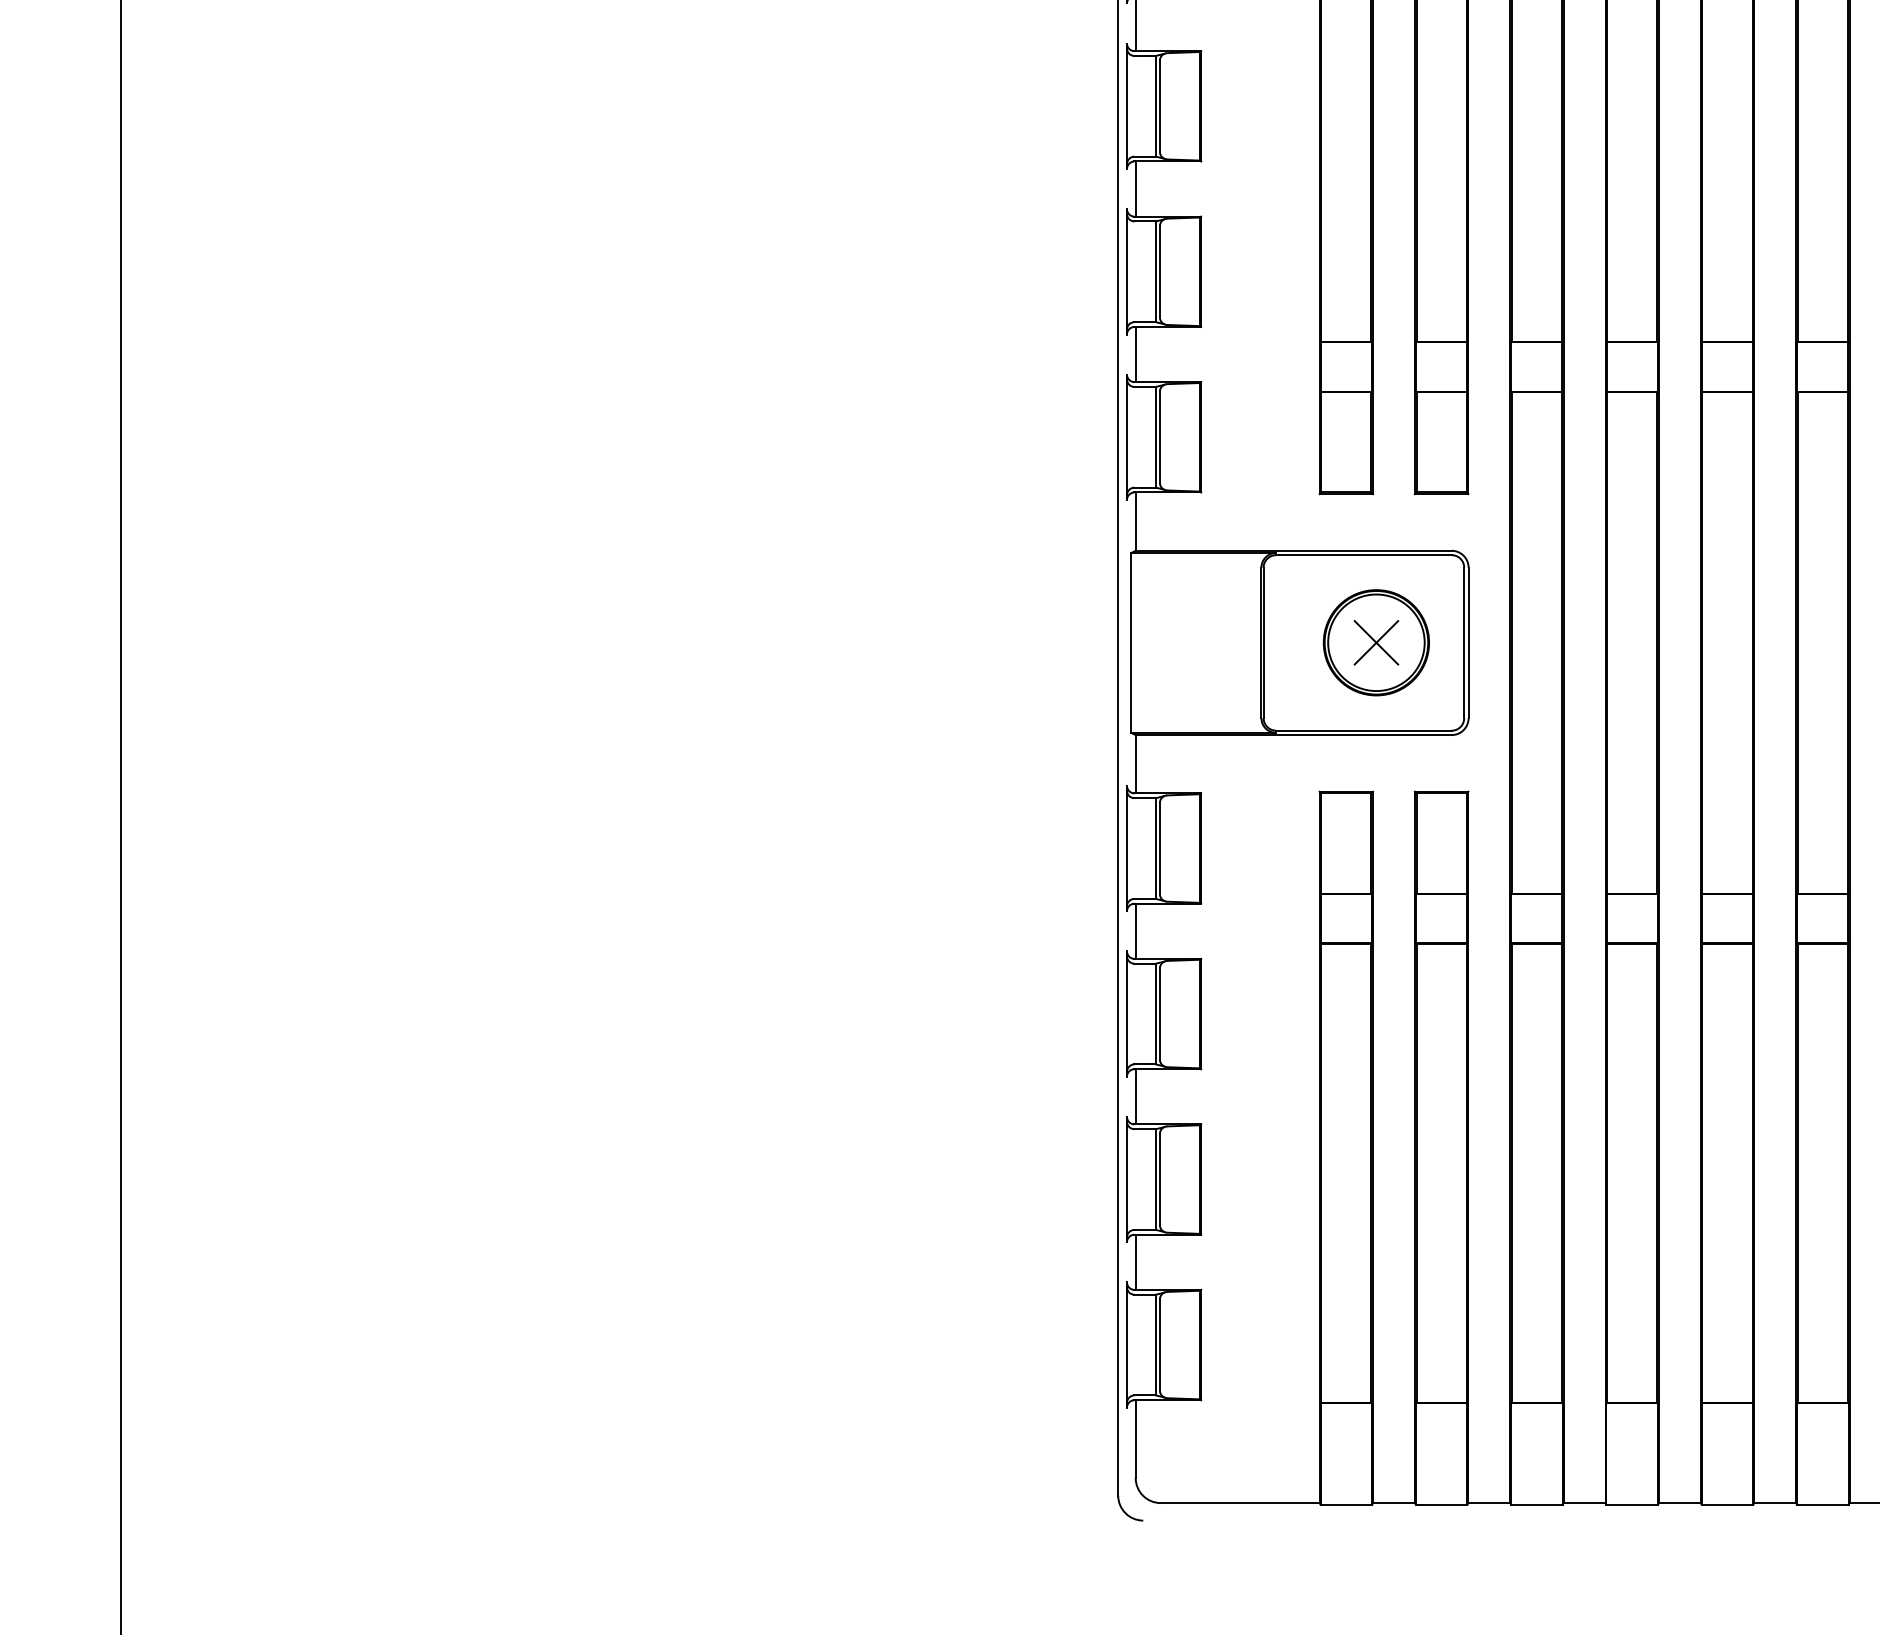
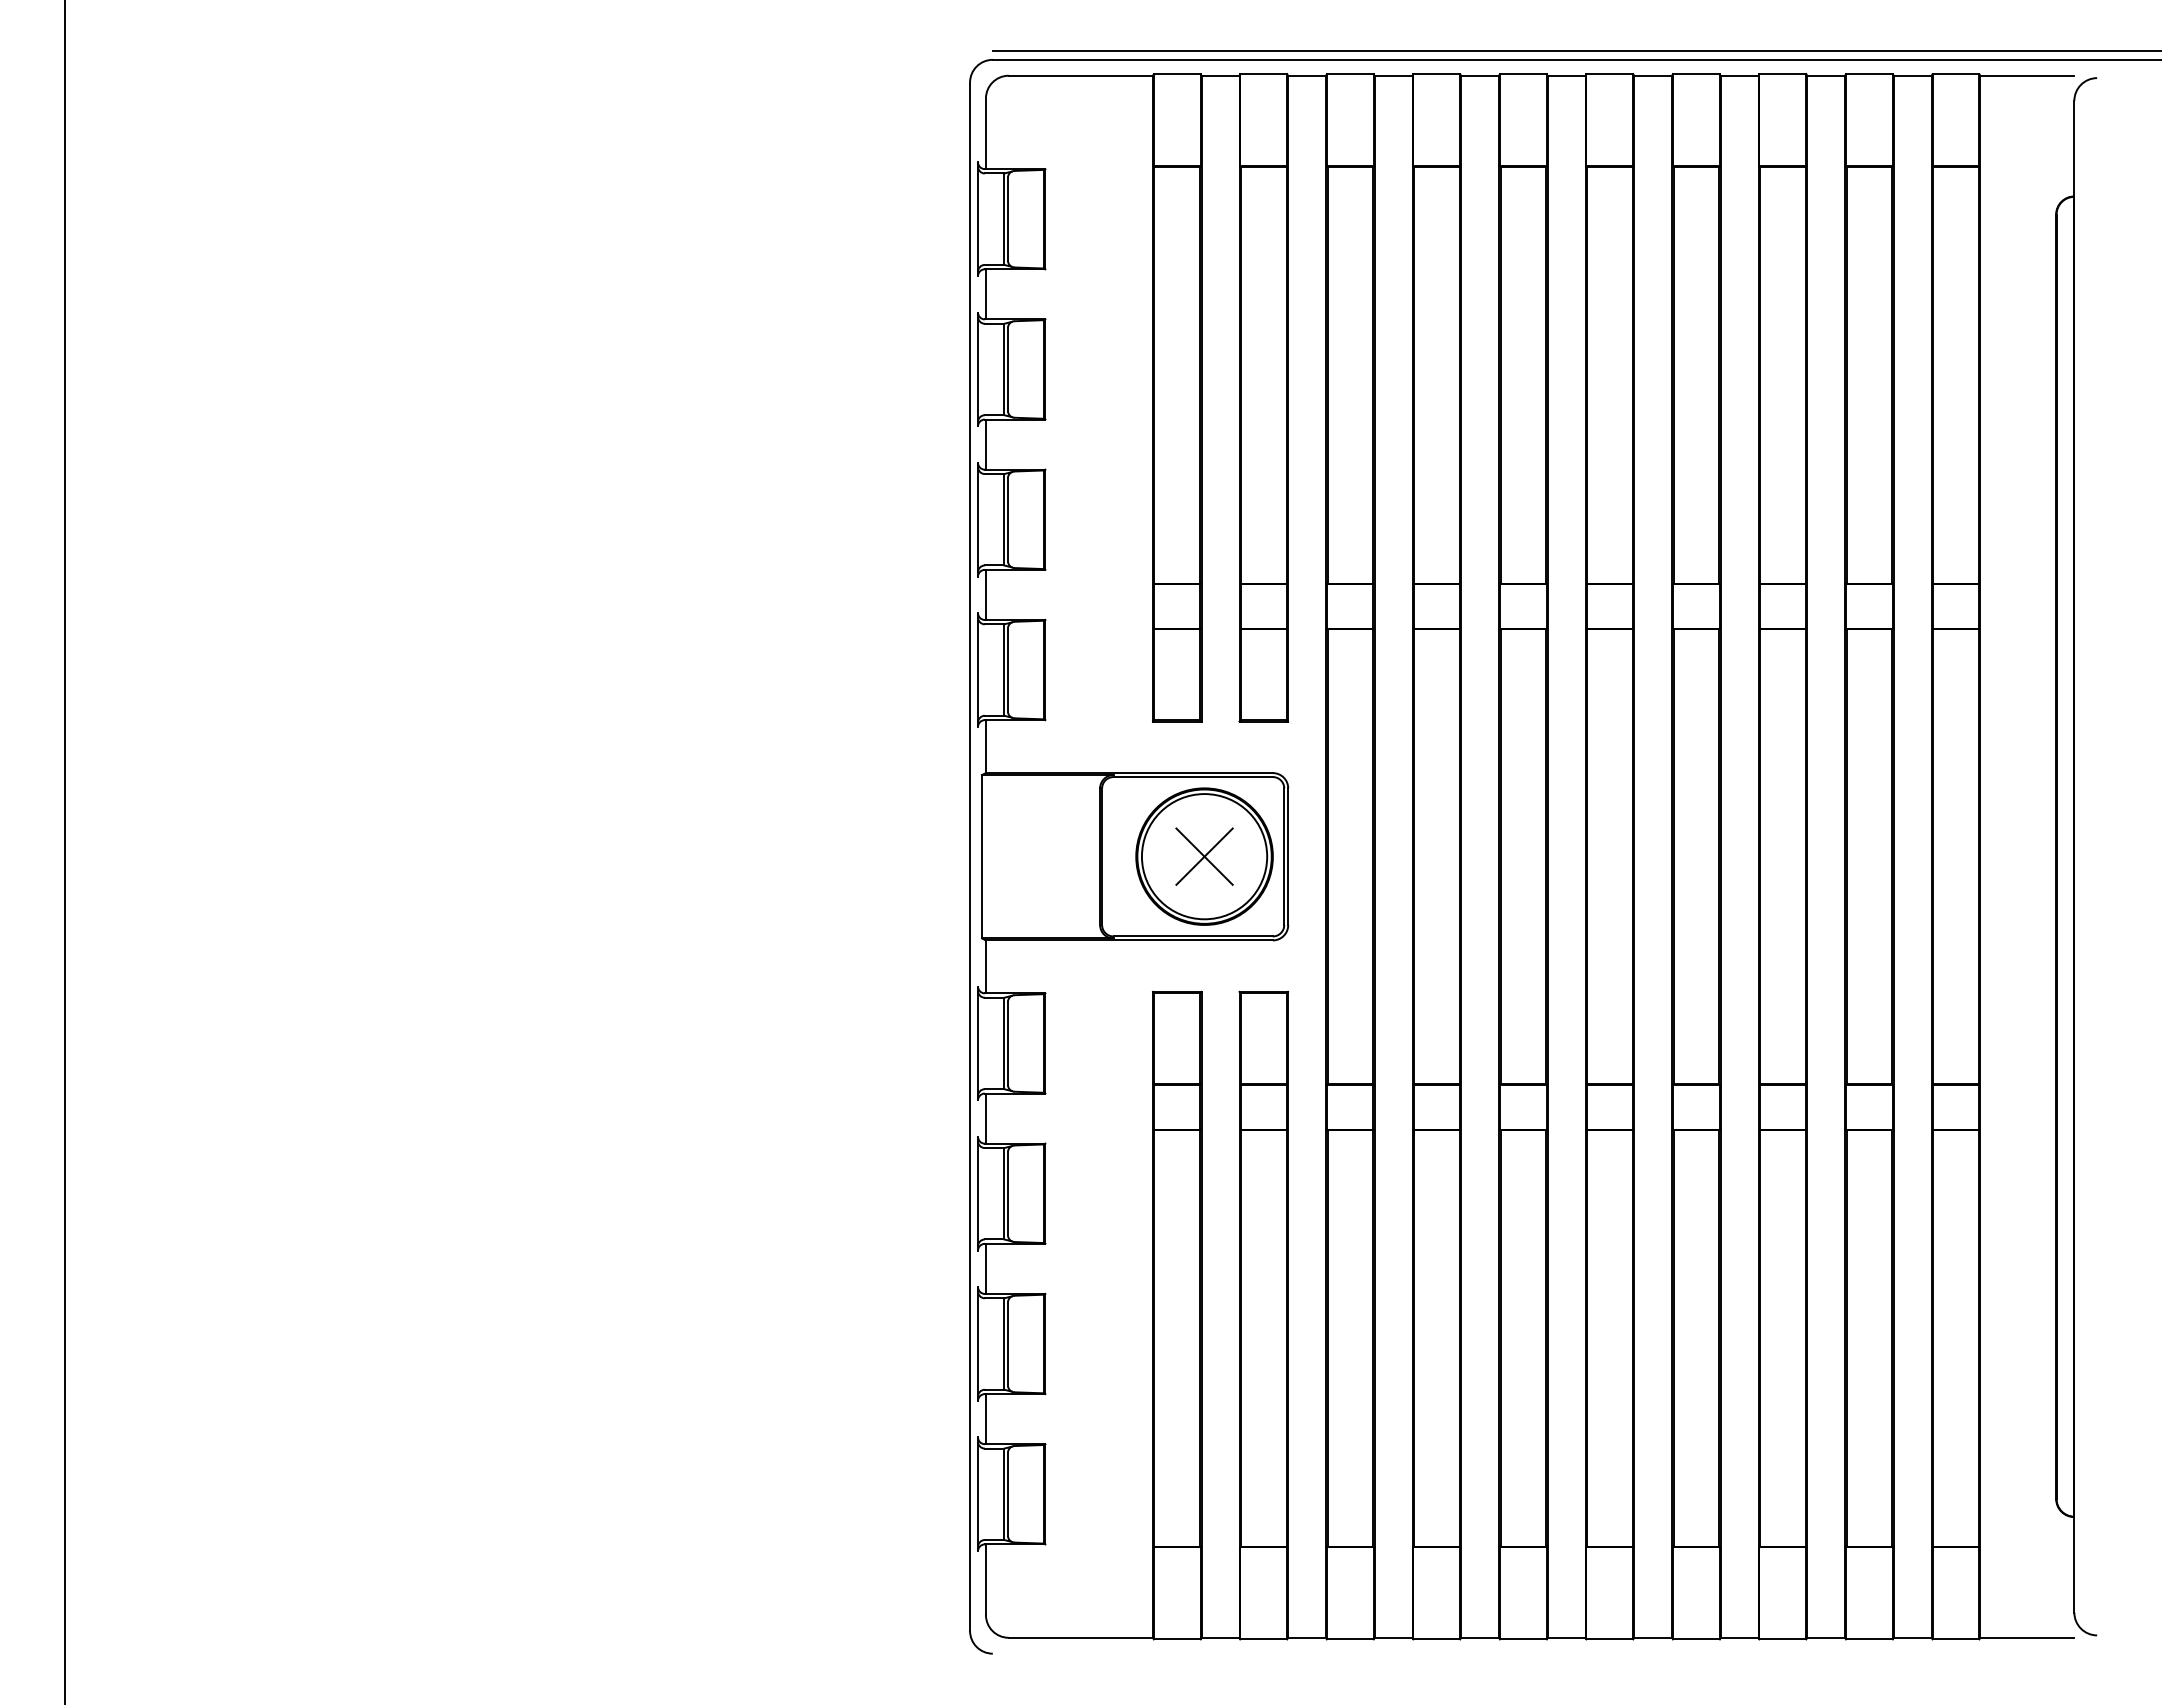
part: (1376, 642) -> (1204, 856), size x1.43

